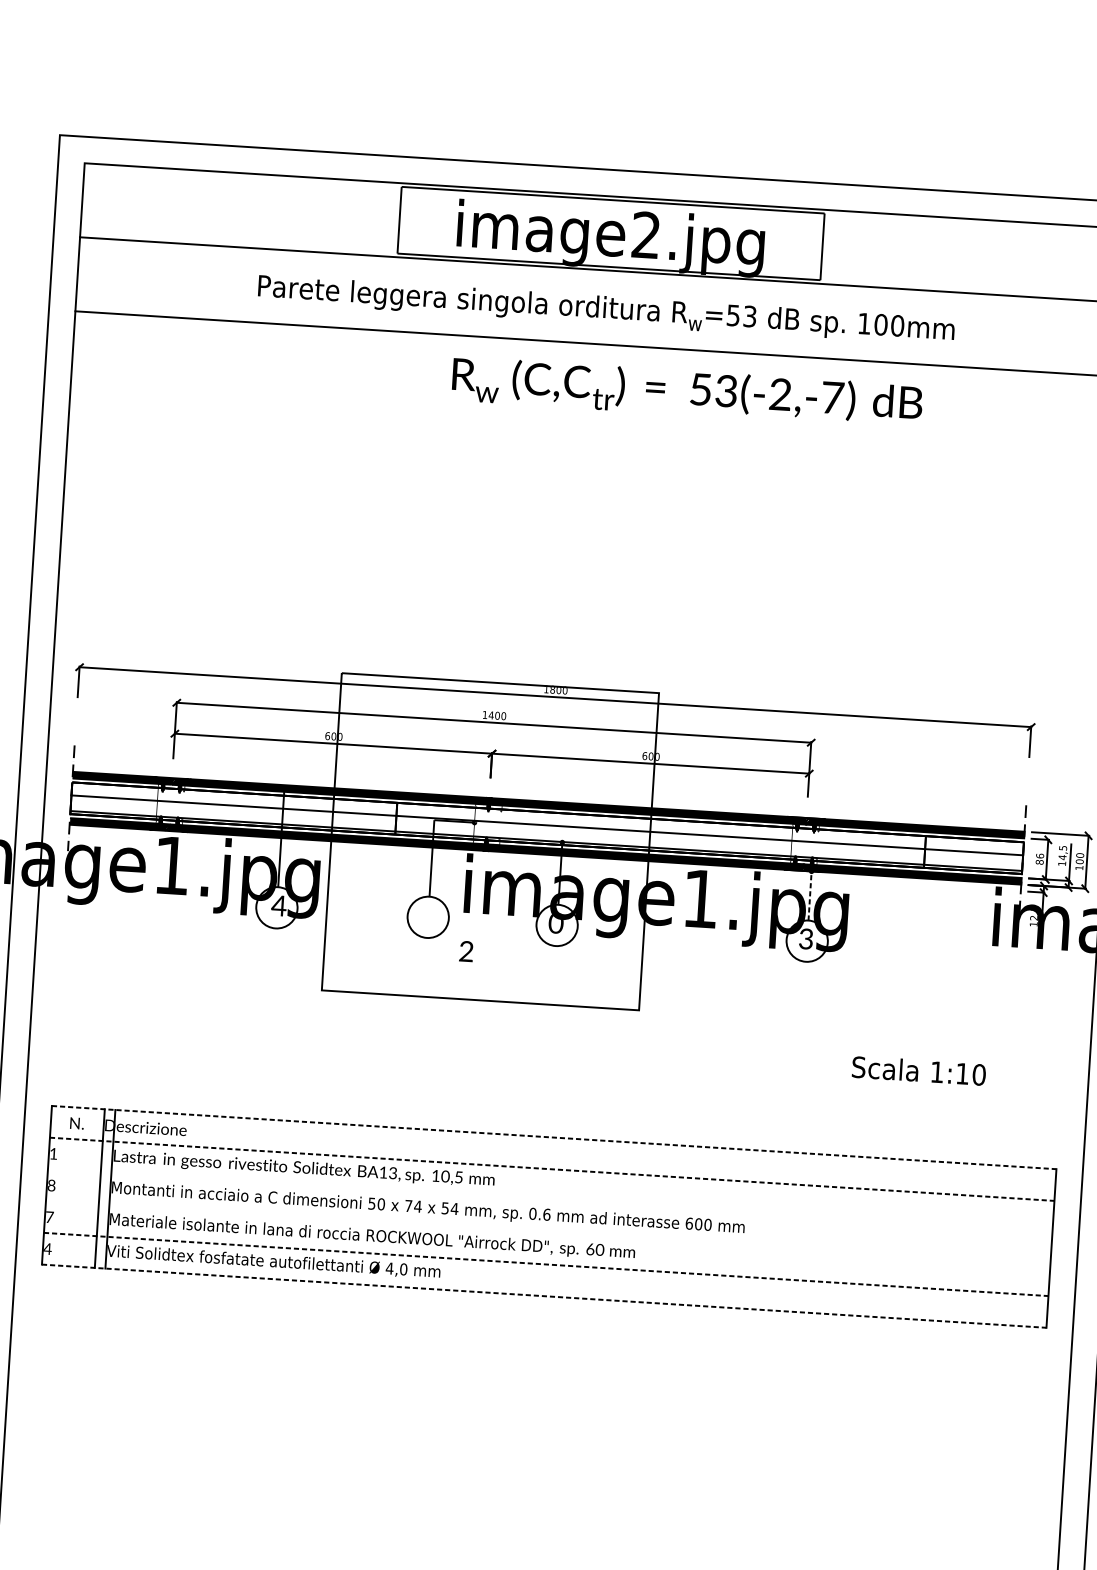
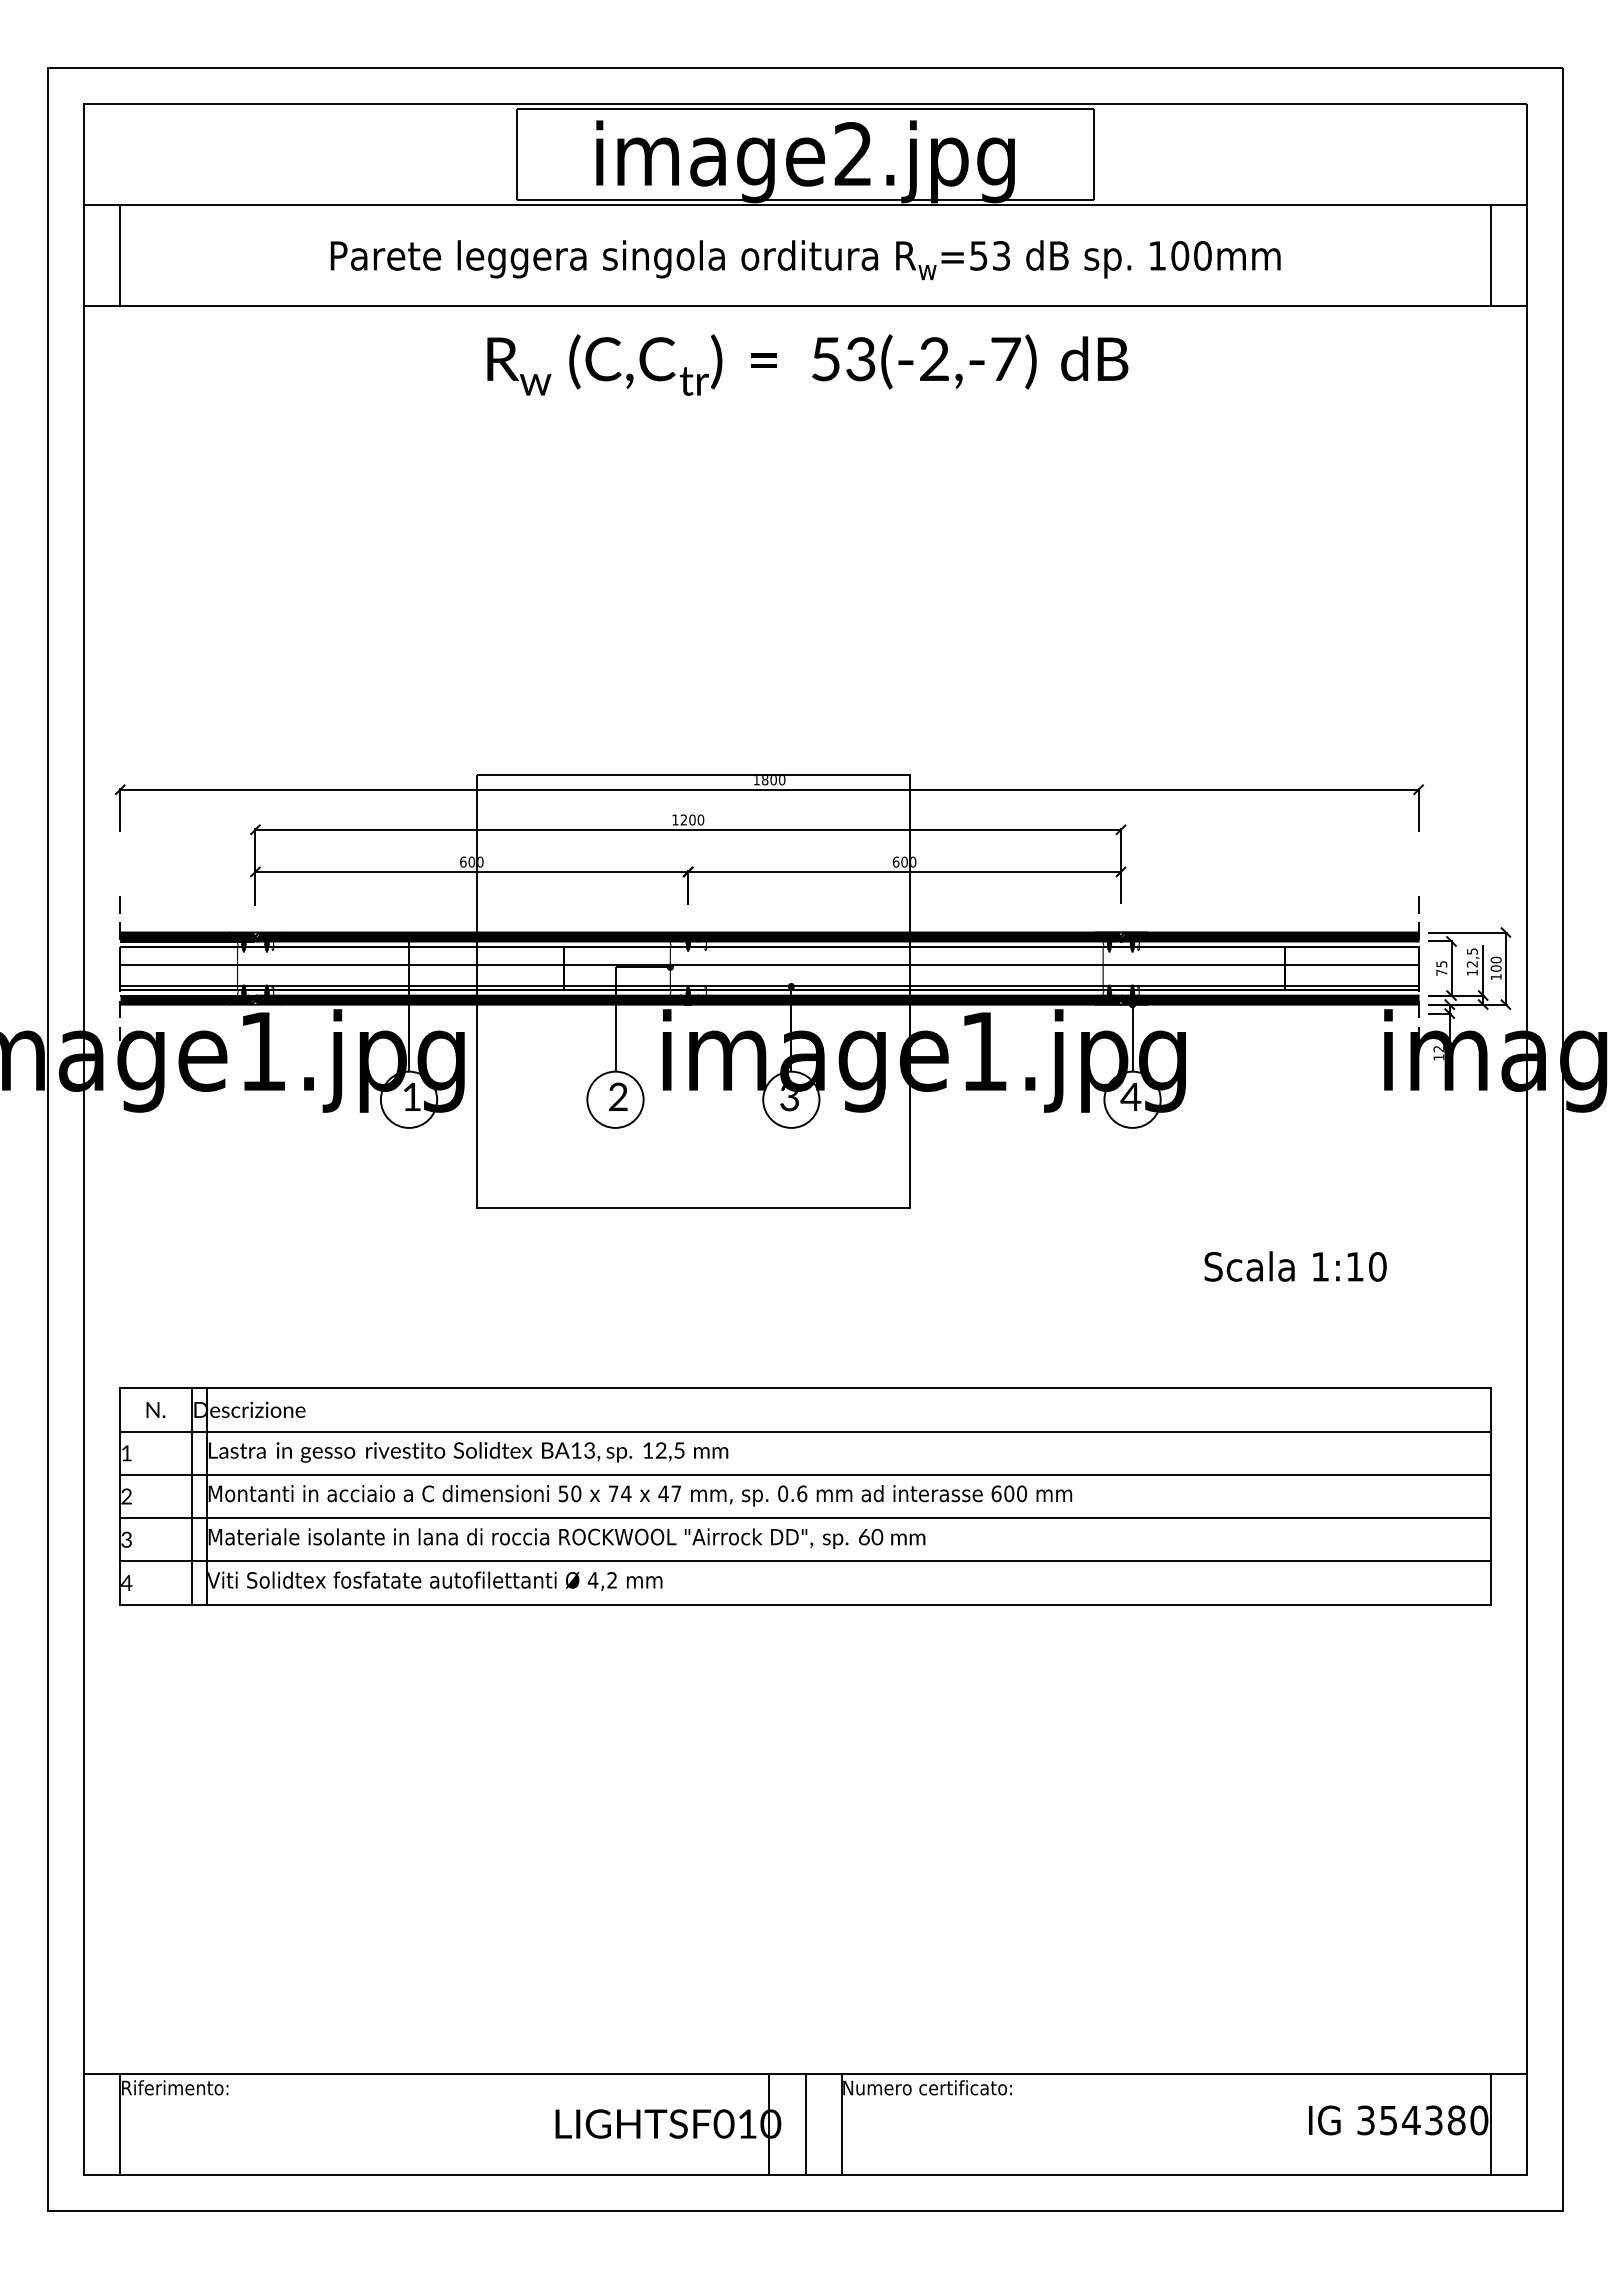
line: (104, 275) -> (120, 255), added
text: (687, 392) -> (807, 364), moved
text: (491, 715) -> (683, 819), 1400 -> 1200
text: (1061, 856) -> (1471, 963), 14,5 -> 12,5
text: (1039, 858) -> (1441, 967), 86 -> 75
line: (810, 896) -> (1132, 1038), dashed -> solid
text: (278, 905) -> (411, 1096), 4 -> 1
text: (555, 924) -> (789, 1098), 0 -> 3
text: (805, 938) -> (1130, 1096), 3 -> 4
text: (466, 951) -> (618, 1096), moved
line: (554, 1137) -> (805, 1388), dashed -> solid
line: (552, 1169) -> (805, 1431), dashed -> solid
text: (445, 1176) -> (661, 1450), 10,5 -> 12,5
text: (51, 1186) -> (126, 1497), 8 -> 2
line: (550, 1200) -> (805, 1474), added
text: (449, 1208) -> (669, 1493), 54 -> 47
text: (49, 1217) -> (126, 1539), 7 -> 3
line: (548, 1232) -> (805, 1518), added
line: (546, 1264) -> (805, 1561), dashed -> solid
text: (403, 1269) -> (612, 1580), 4,0 -> 4,2
line: (544, 1296) -> (805, 1604), dashed -> solid

